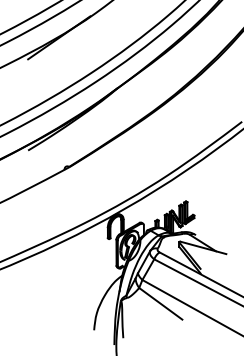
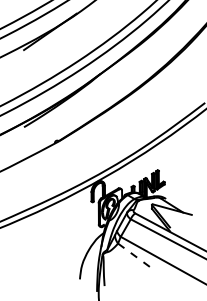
line: (160, 303) -> (136, 256), solid -> dashed

